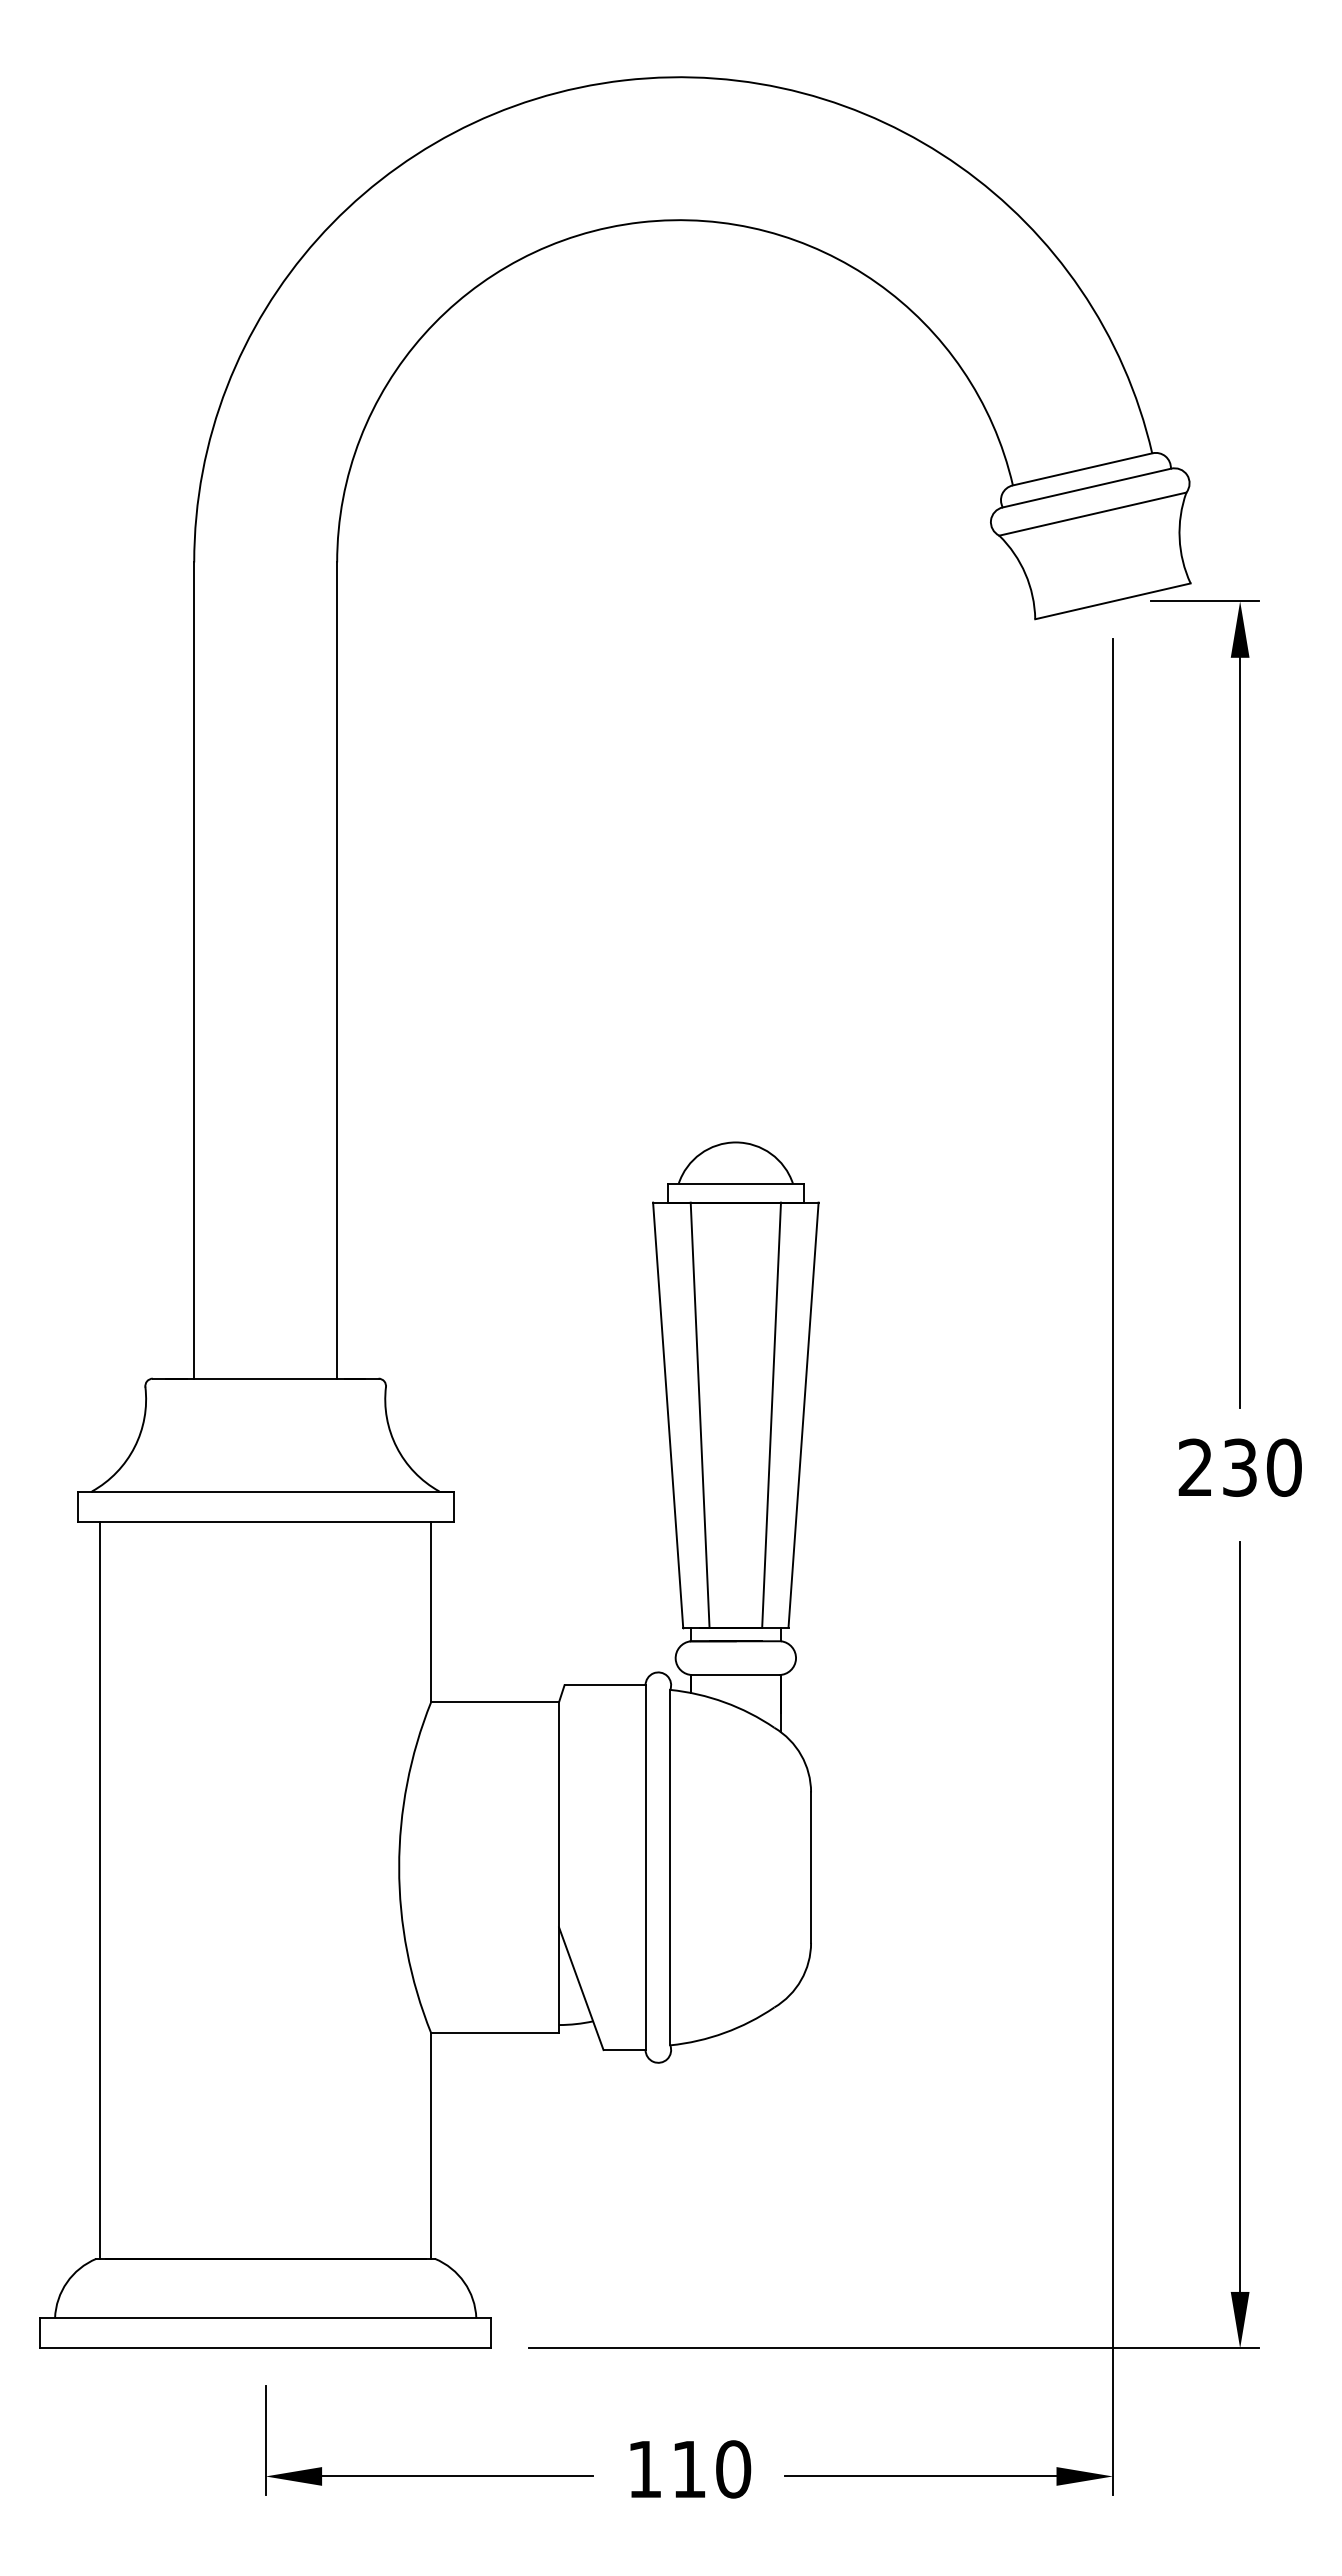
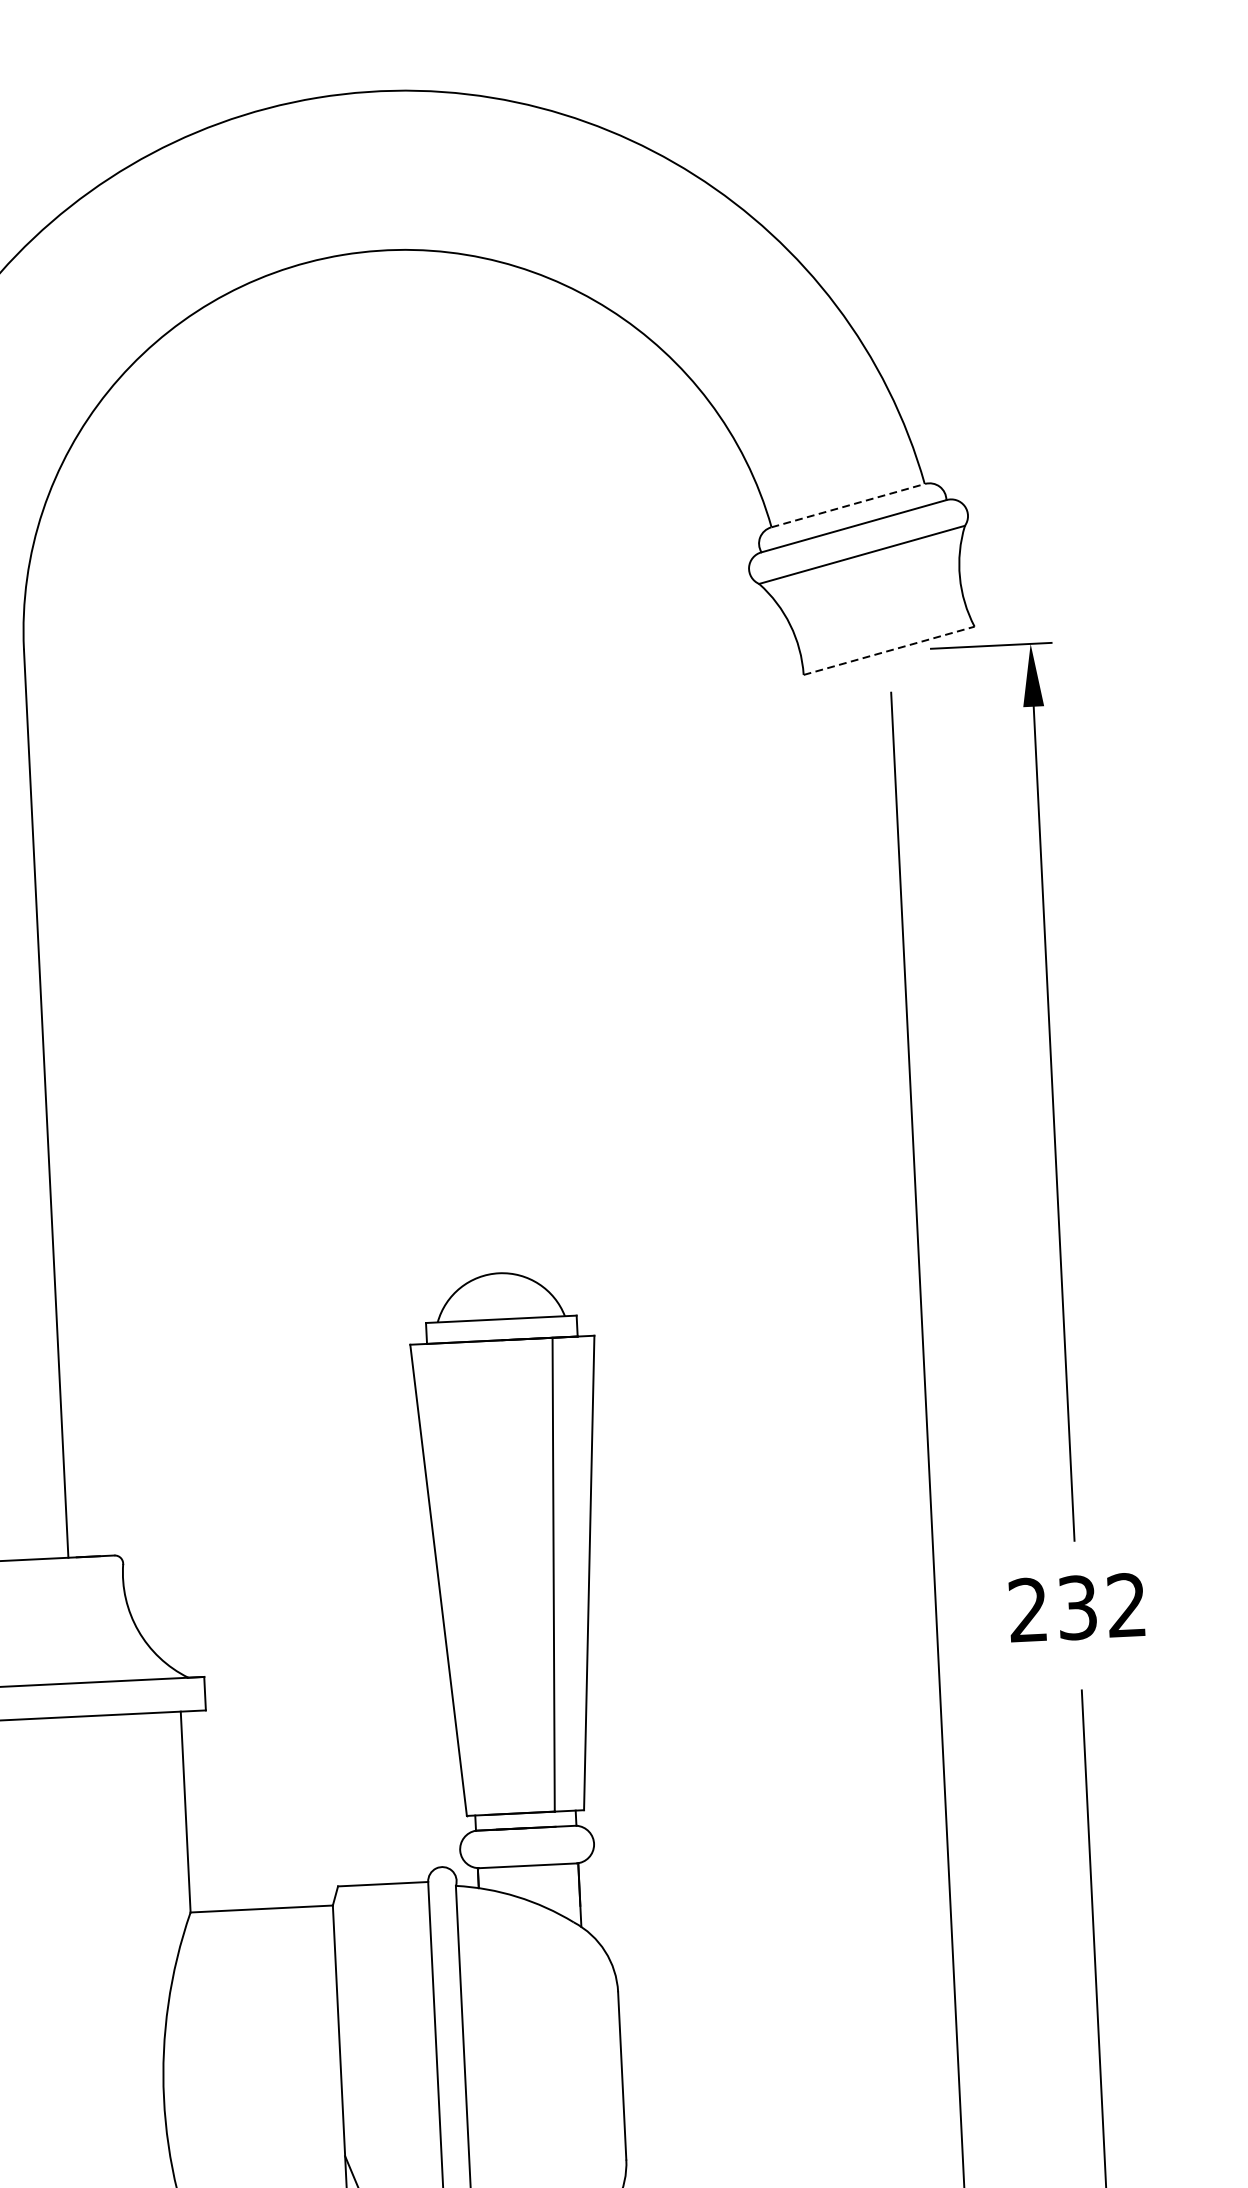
line: (1083, 469) -> (849, 505), solid -> dashed
line: (1112, 601) -> (888, 650), solid -> dashed
line: (699, 1414) -> (473, 1577), removed
text: (1284, 1467) -> (1127, 1605), 230 -> 232

